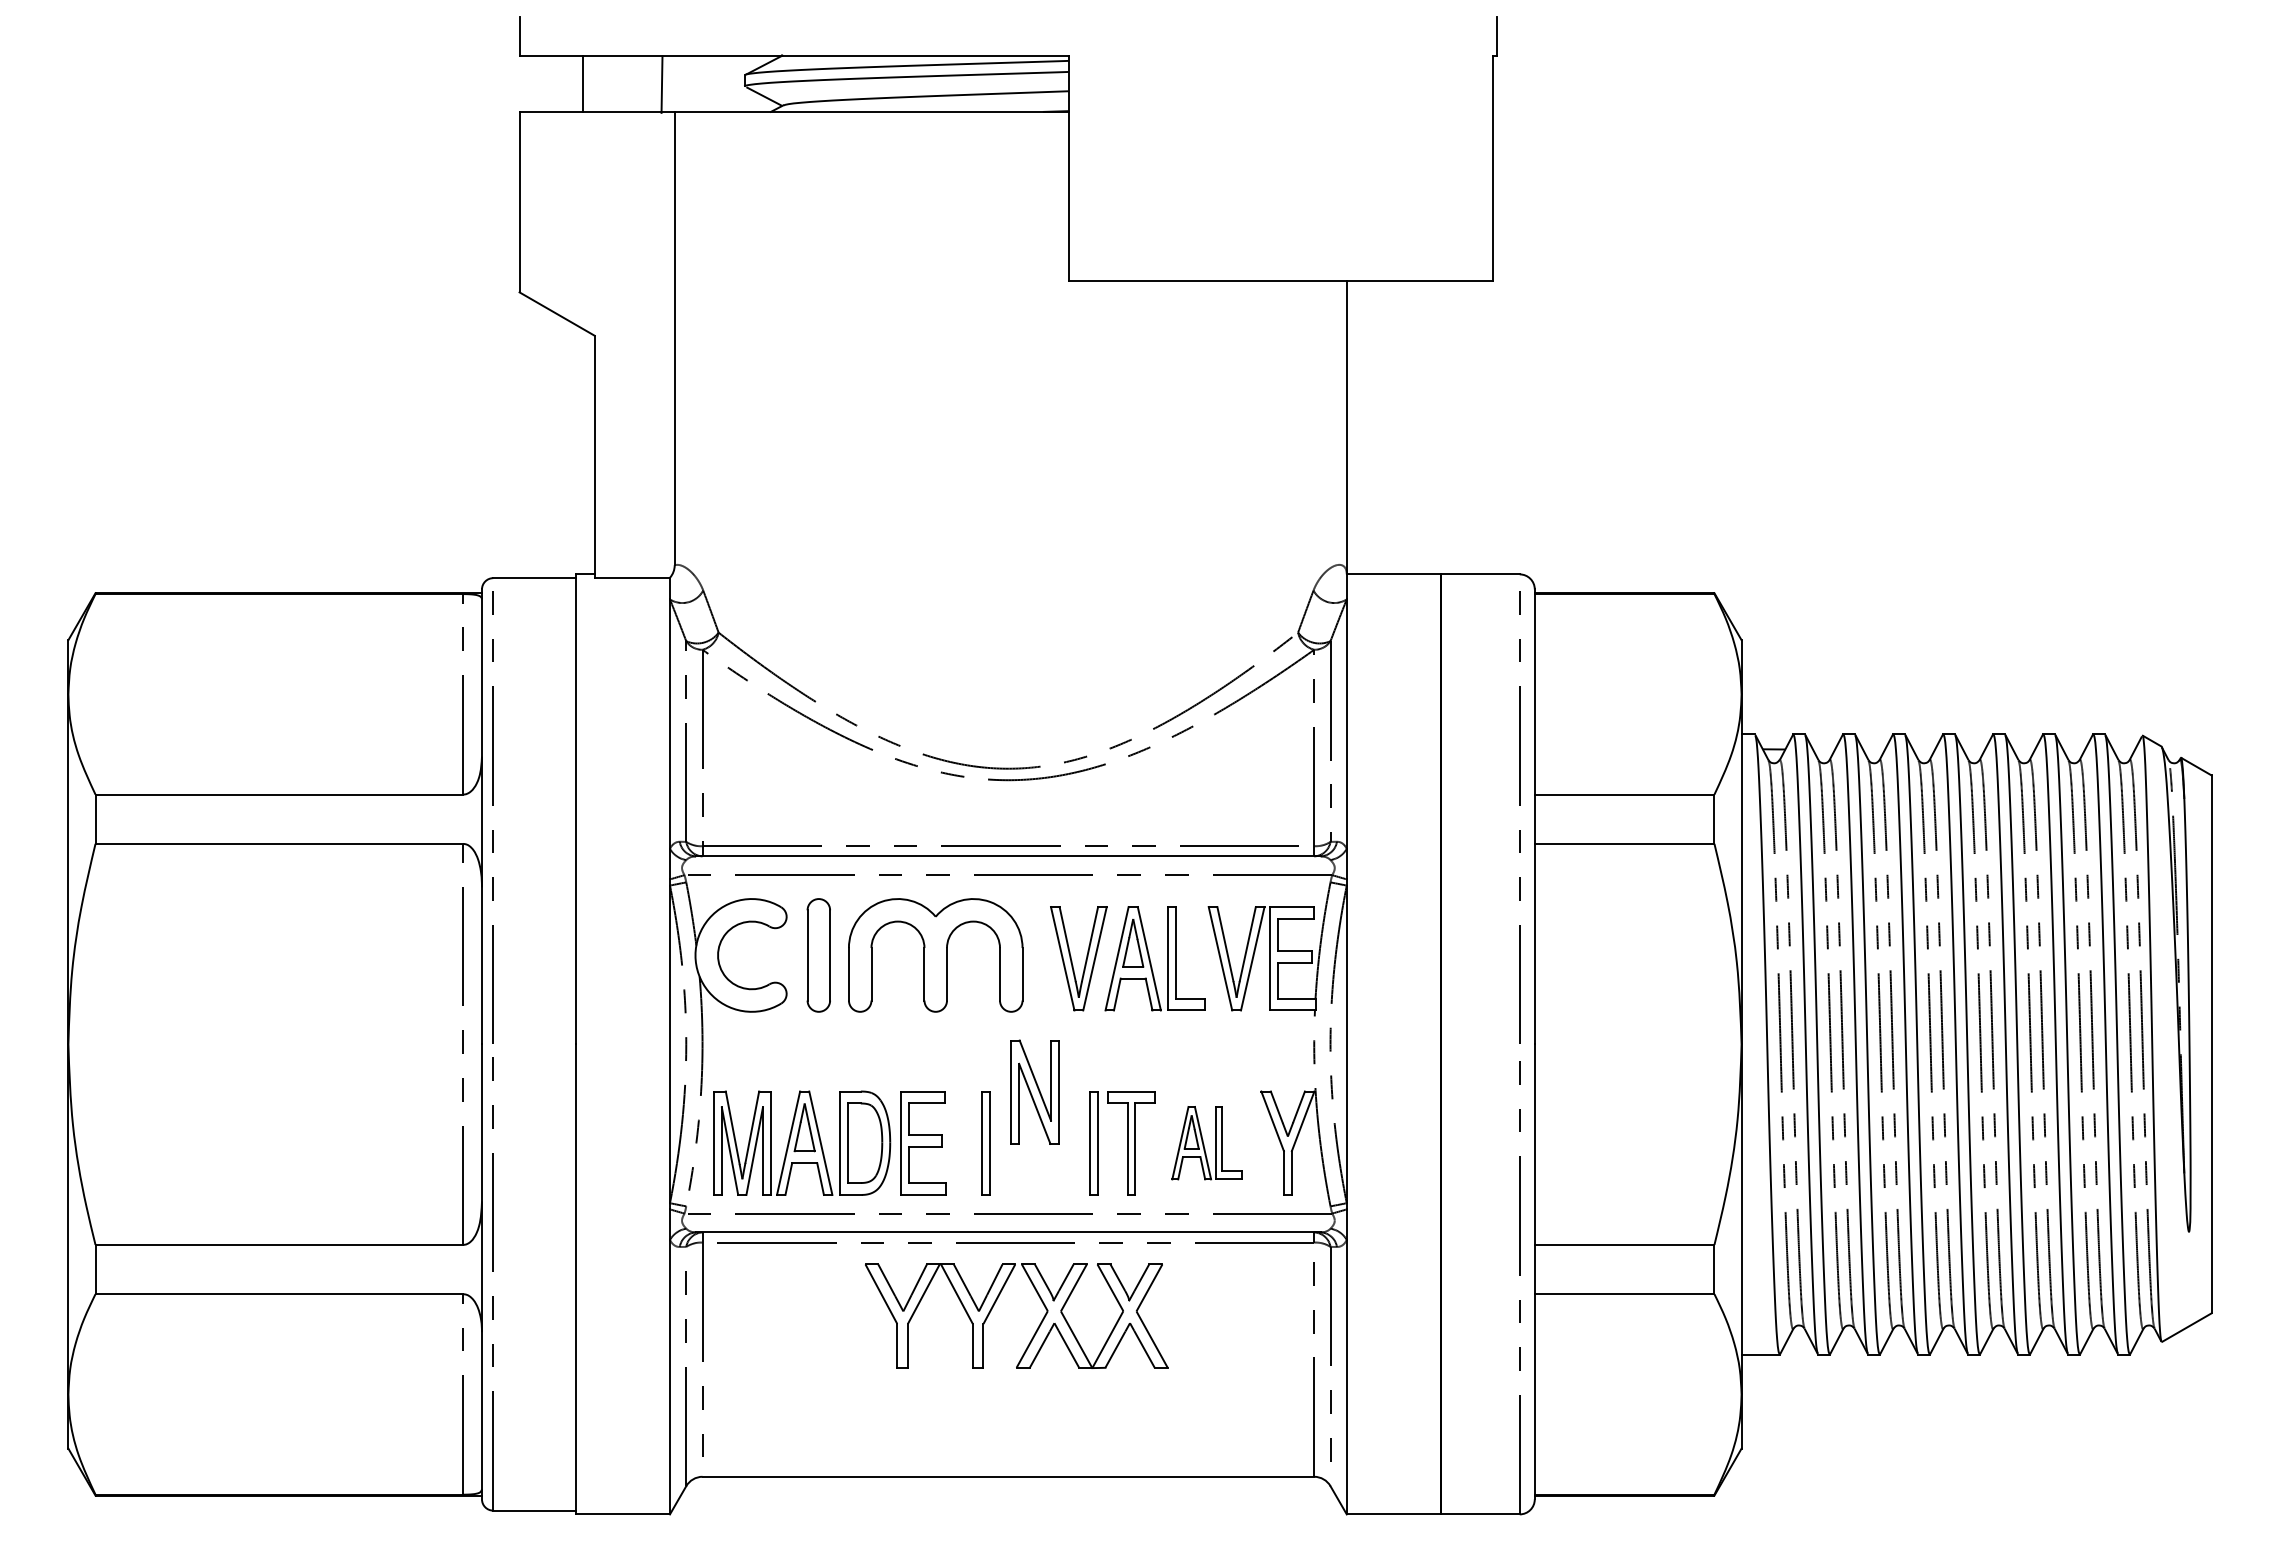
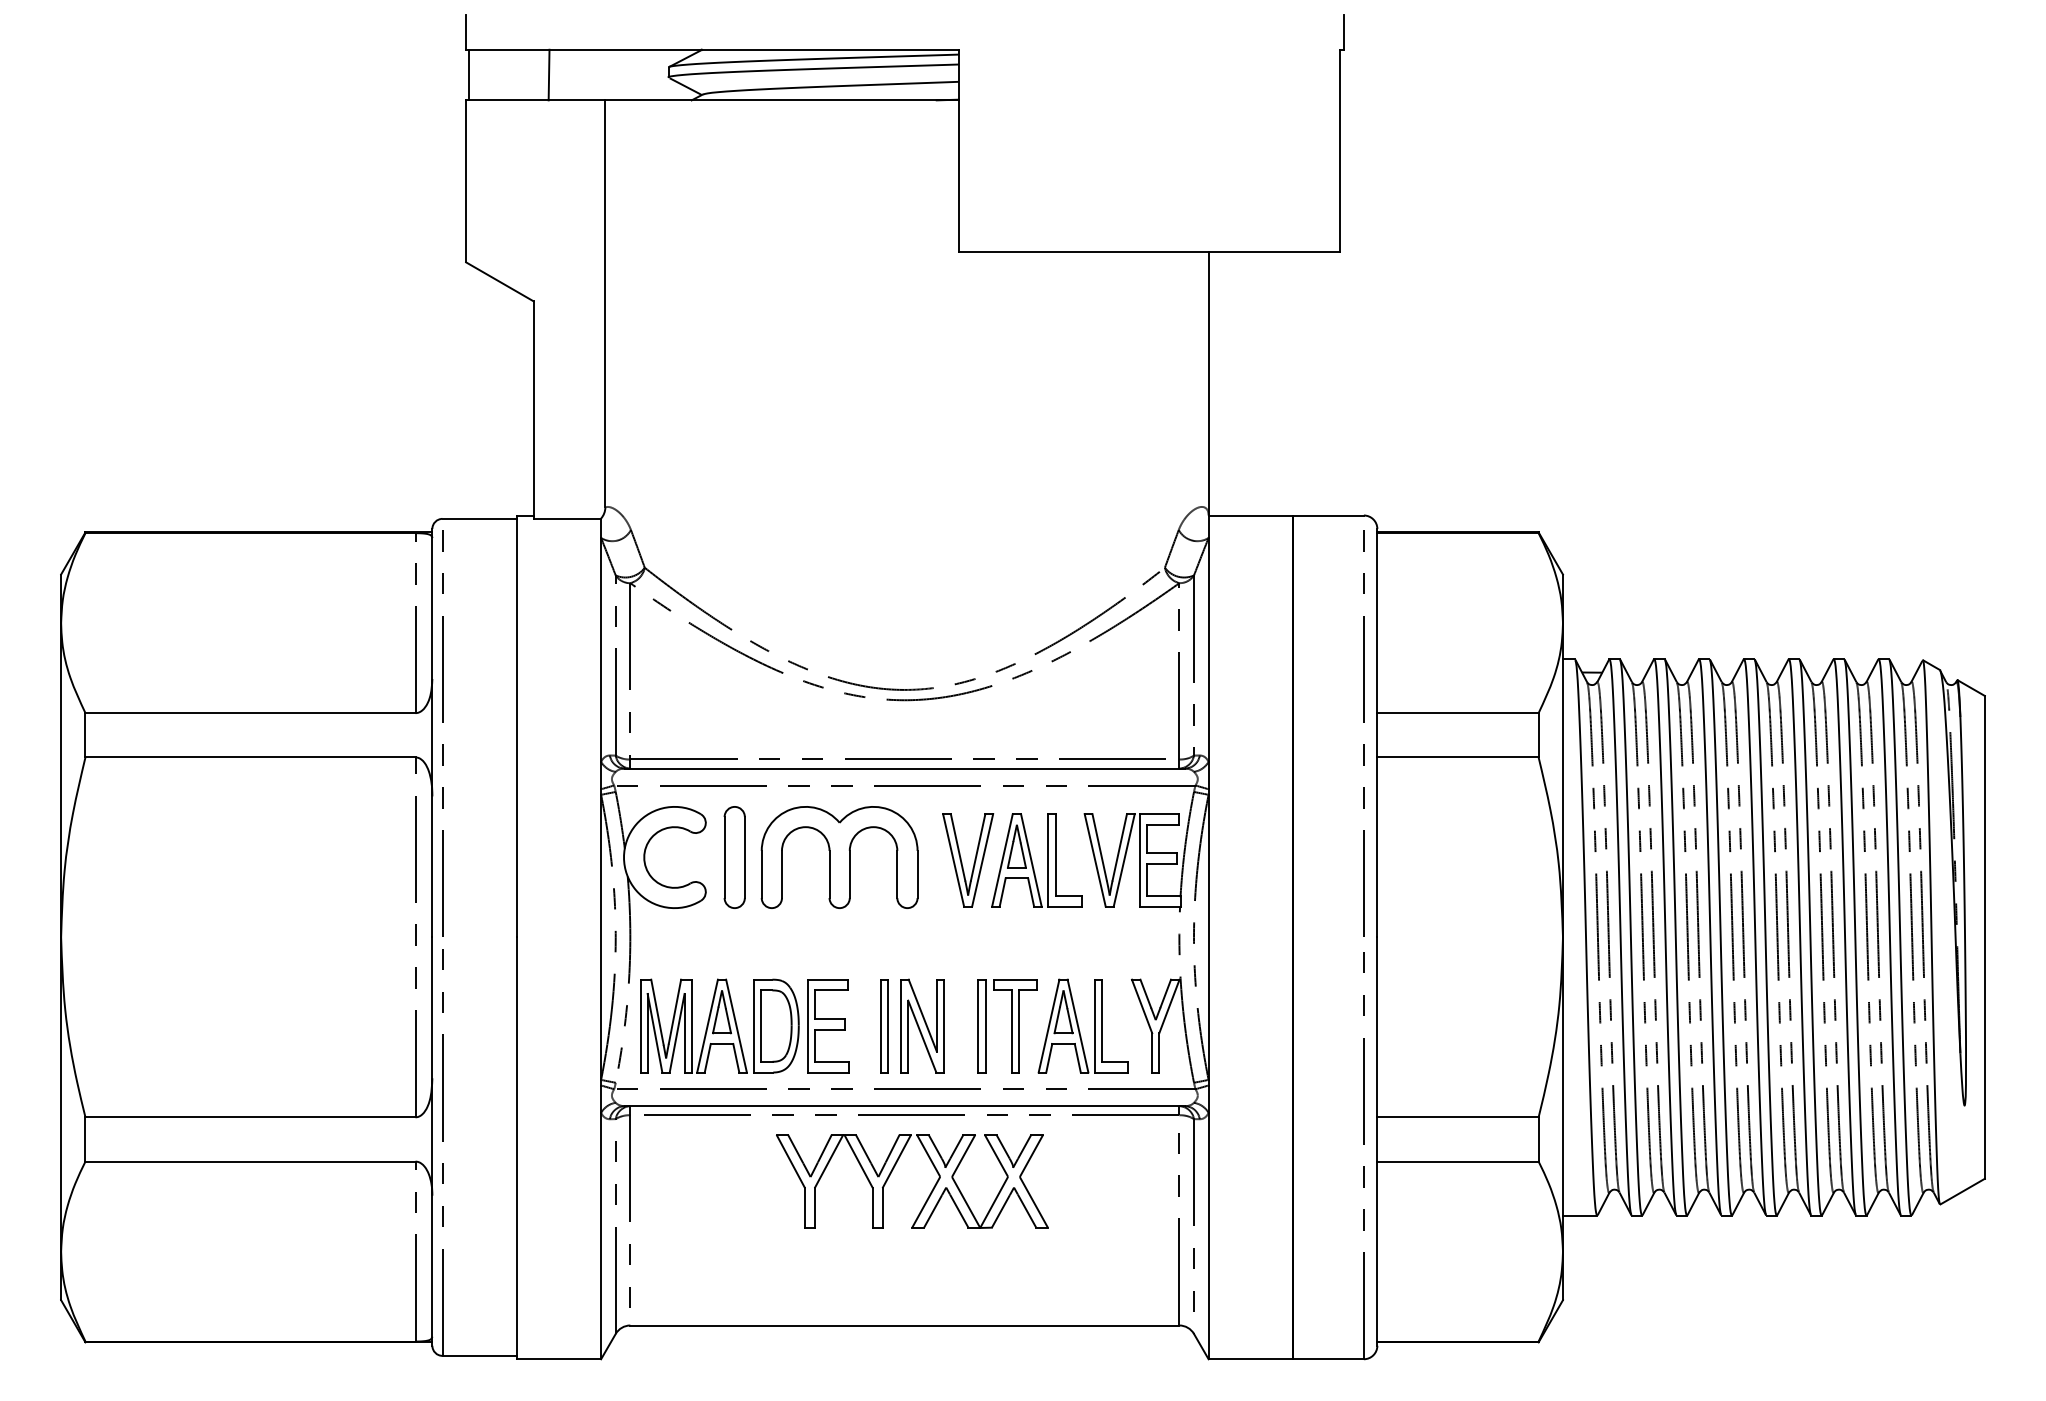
line: (583, 83) -> (469, 74), moved
line: (661, 84) -> (548, 74), moved
part: (1034, 1091) -> (922, 1025), moved
part: (1206, 1142) -> (1082, 1025), size x1.43

